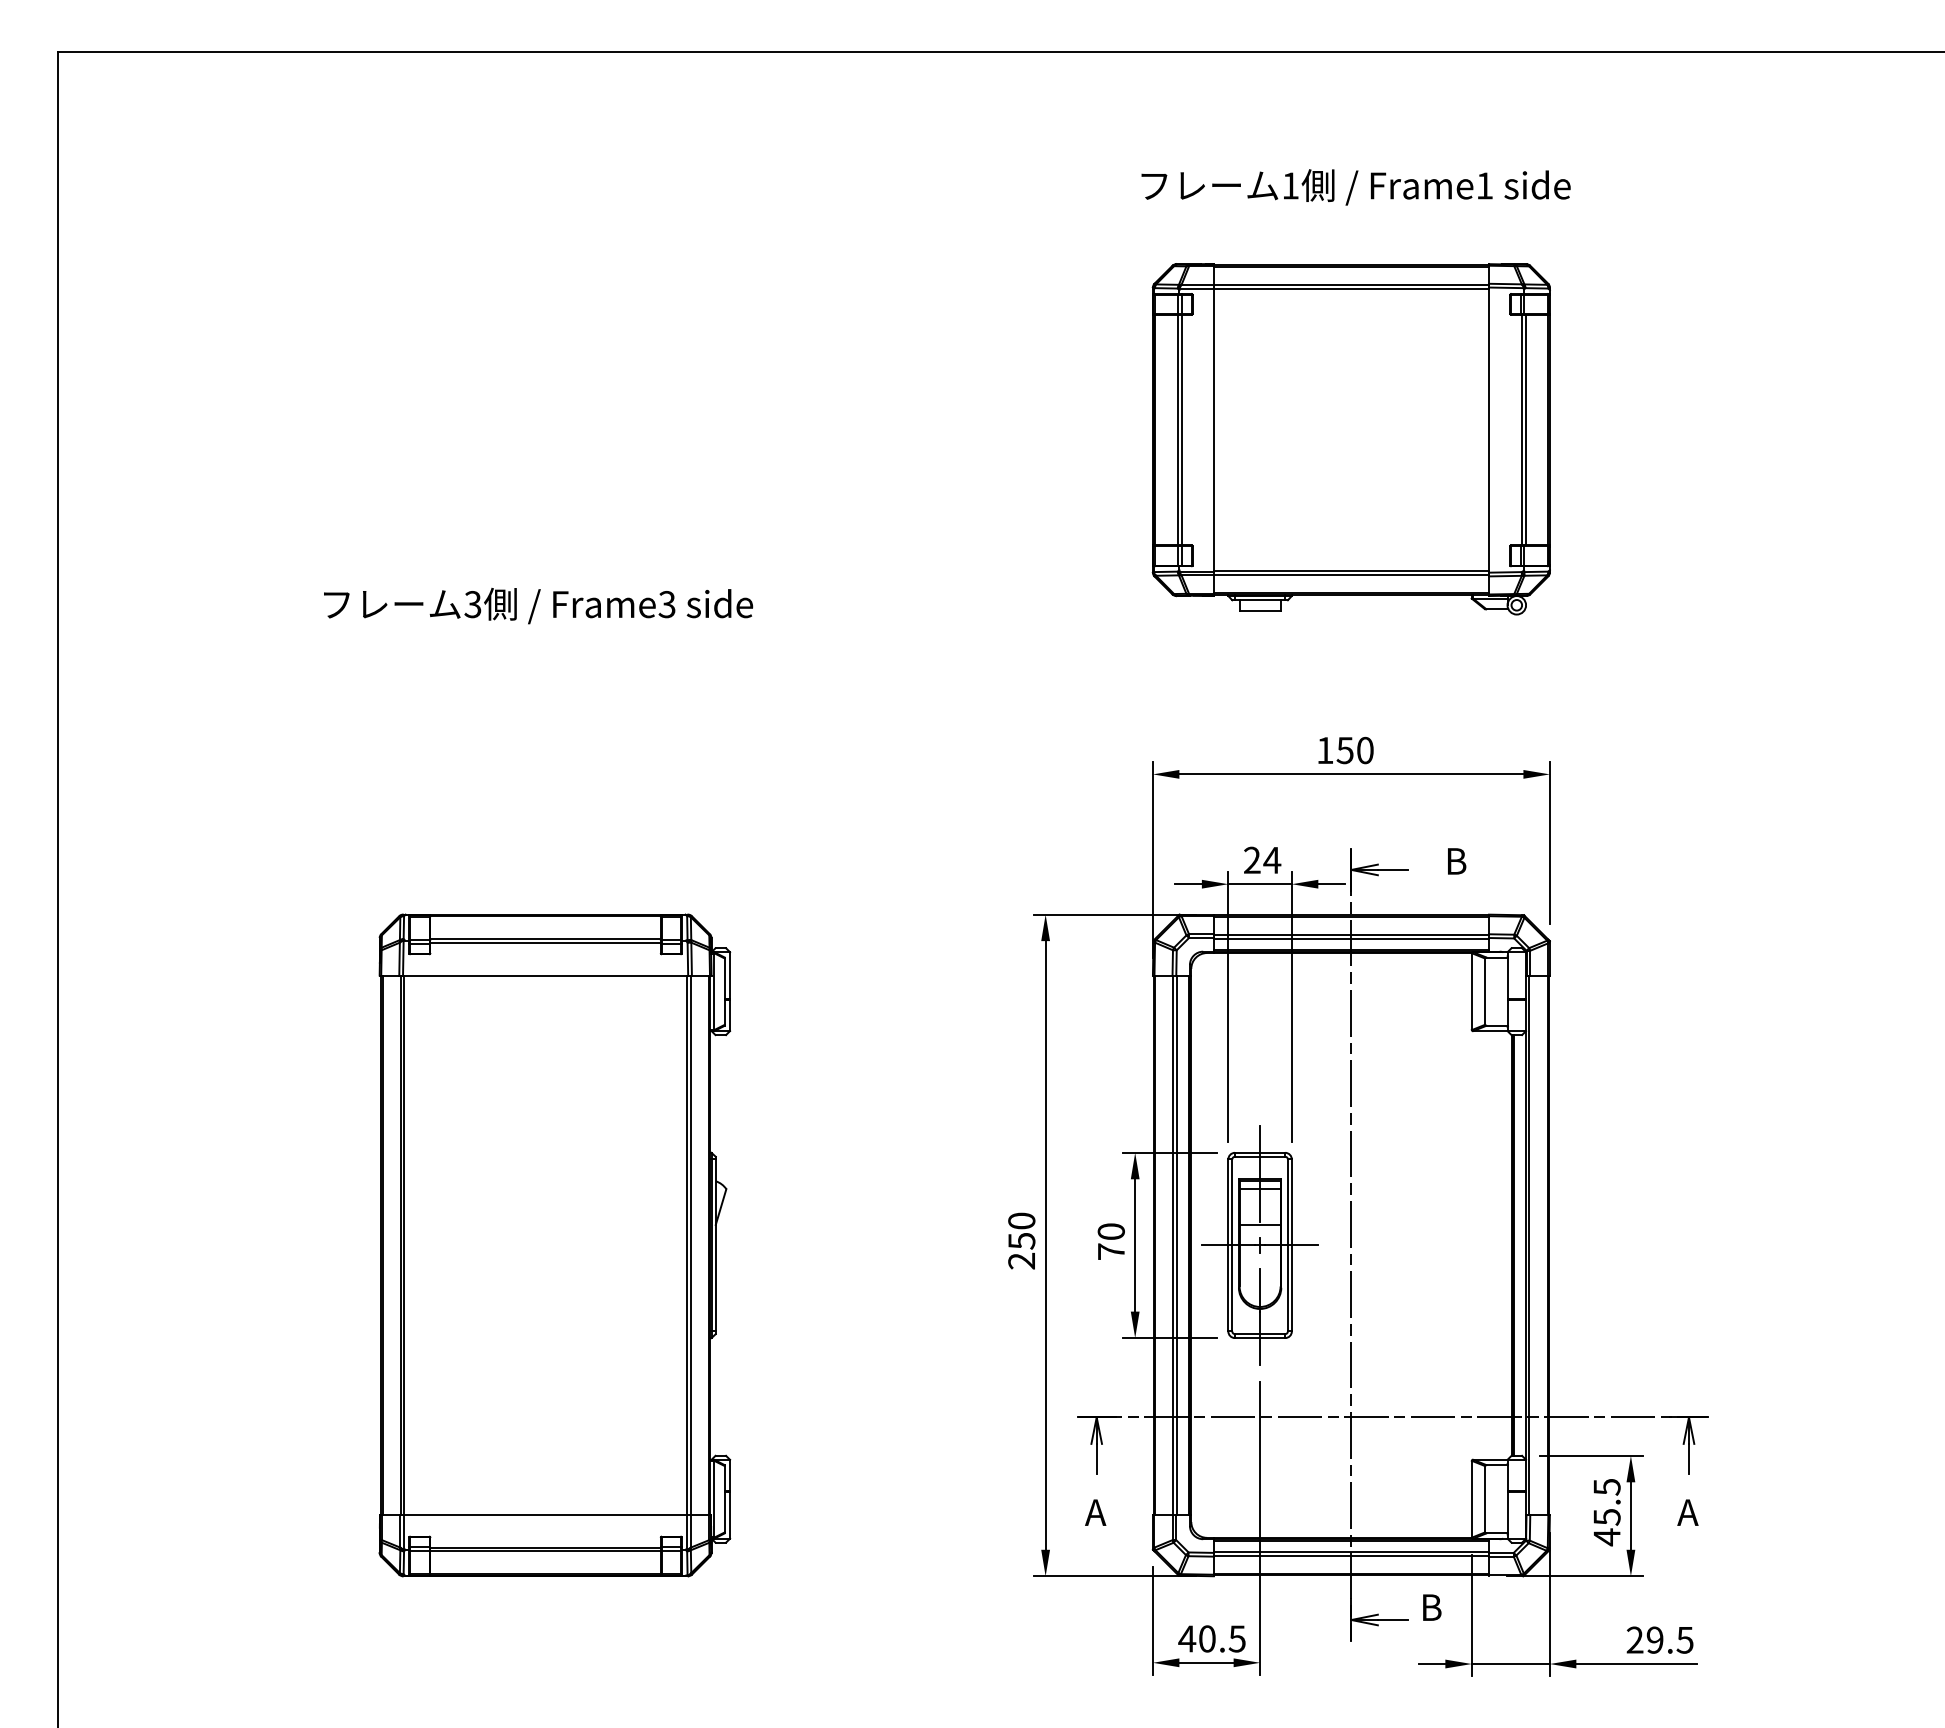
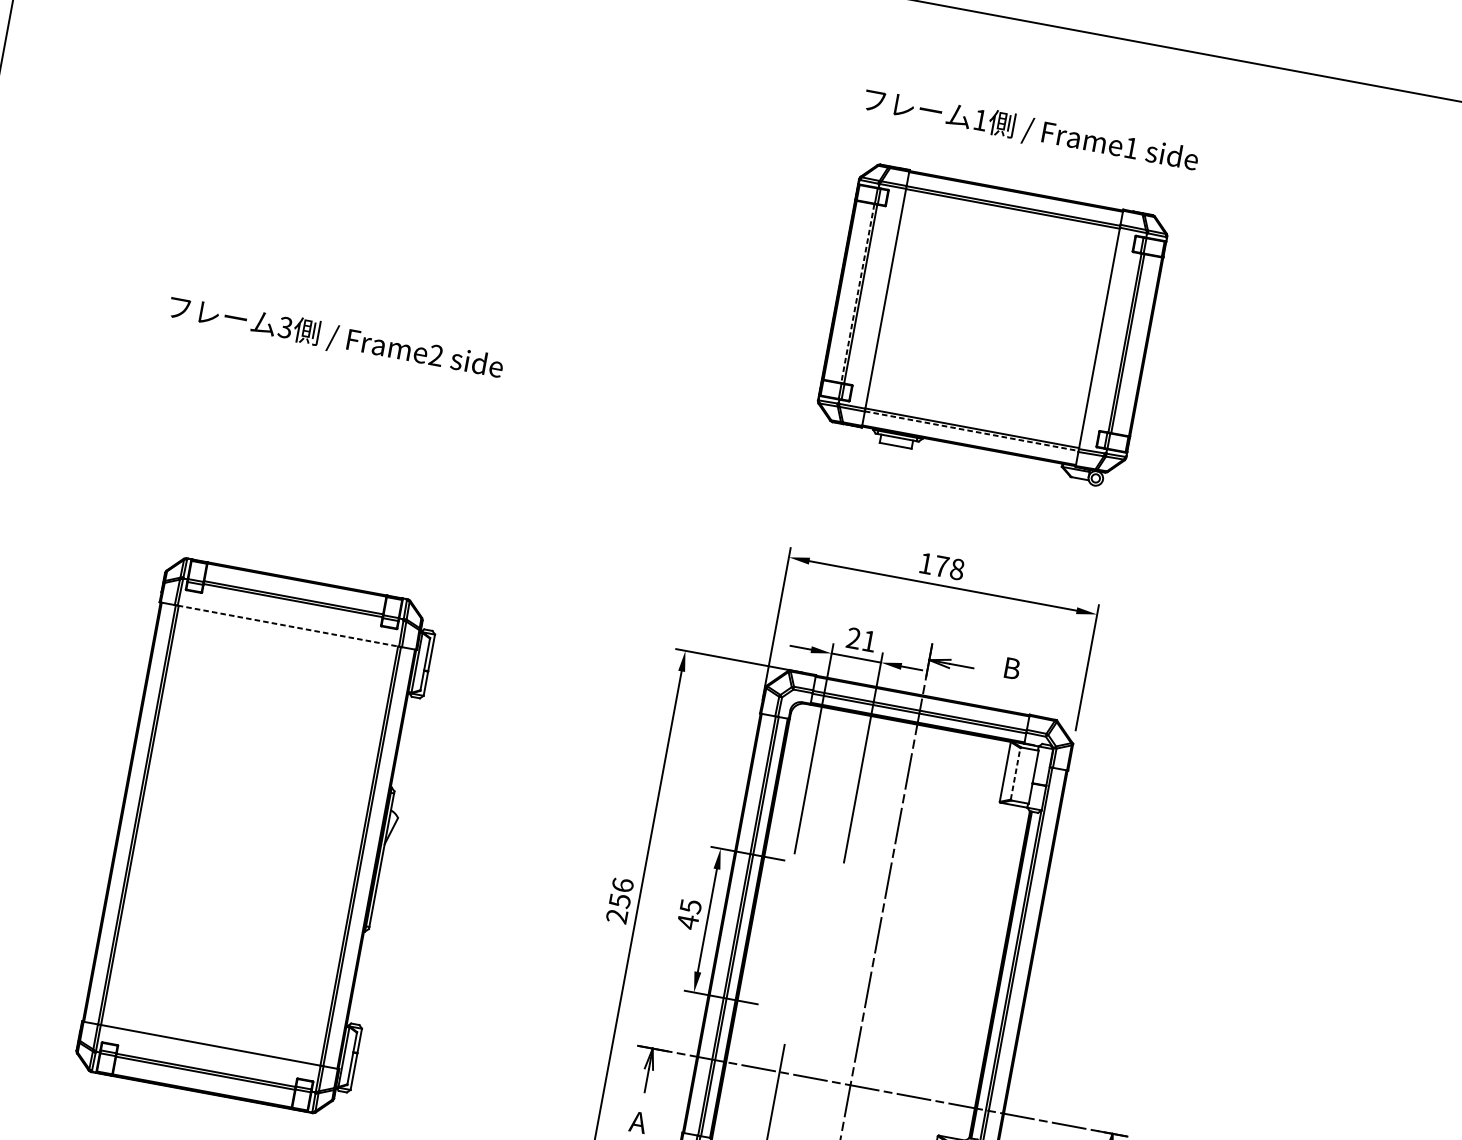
line: (1177, 430) -> (857, 293), solid -> dashed
line: (1351, 575) -> (971, 431), solid -> dashed
text: (666, 604) -> (435, 355), Frame3 -> Frame2
text: (1354, 750) -> (948, 567), 150 -> 178
text: (1272, 860) -> (869, 641), 24 -> 21
line: (545, 975) -> (288, 626), solid -> dashed
line: (1485, 991) -> (1015, 773), solid -> dashed
text: (1021, 1220) -> (622, 884), 250 -> 256
text: (1110, 1241) -> (688, 913), 70 -> 45
part: (1259, 1245) -> (803, 938), removed

